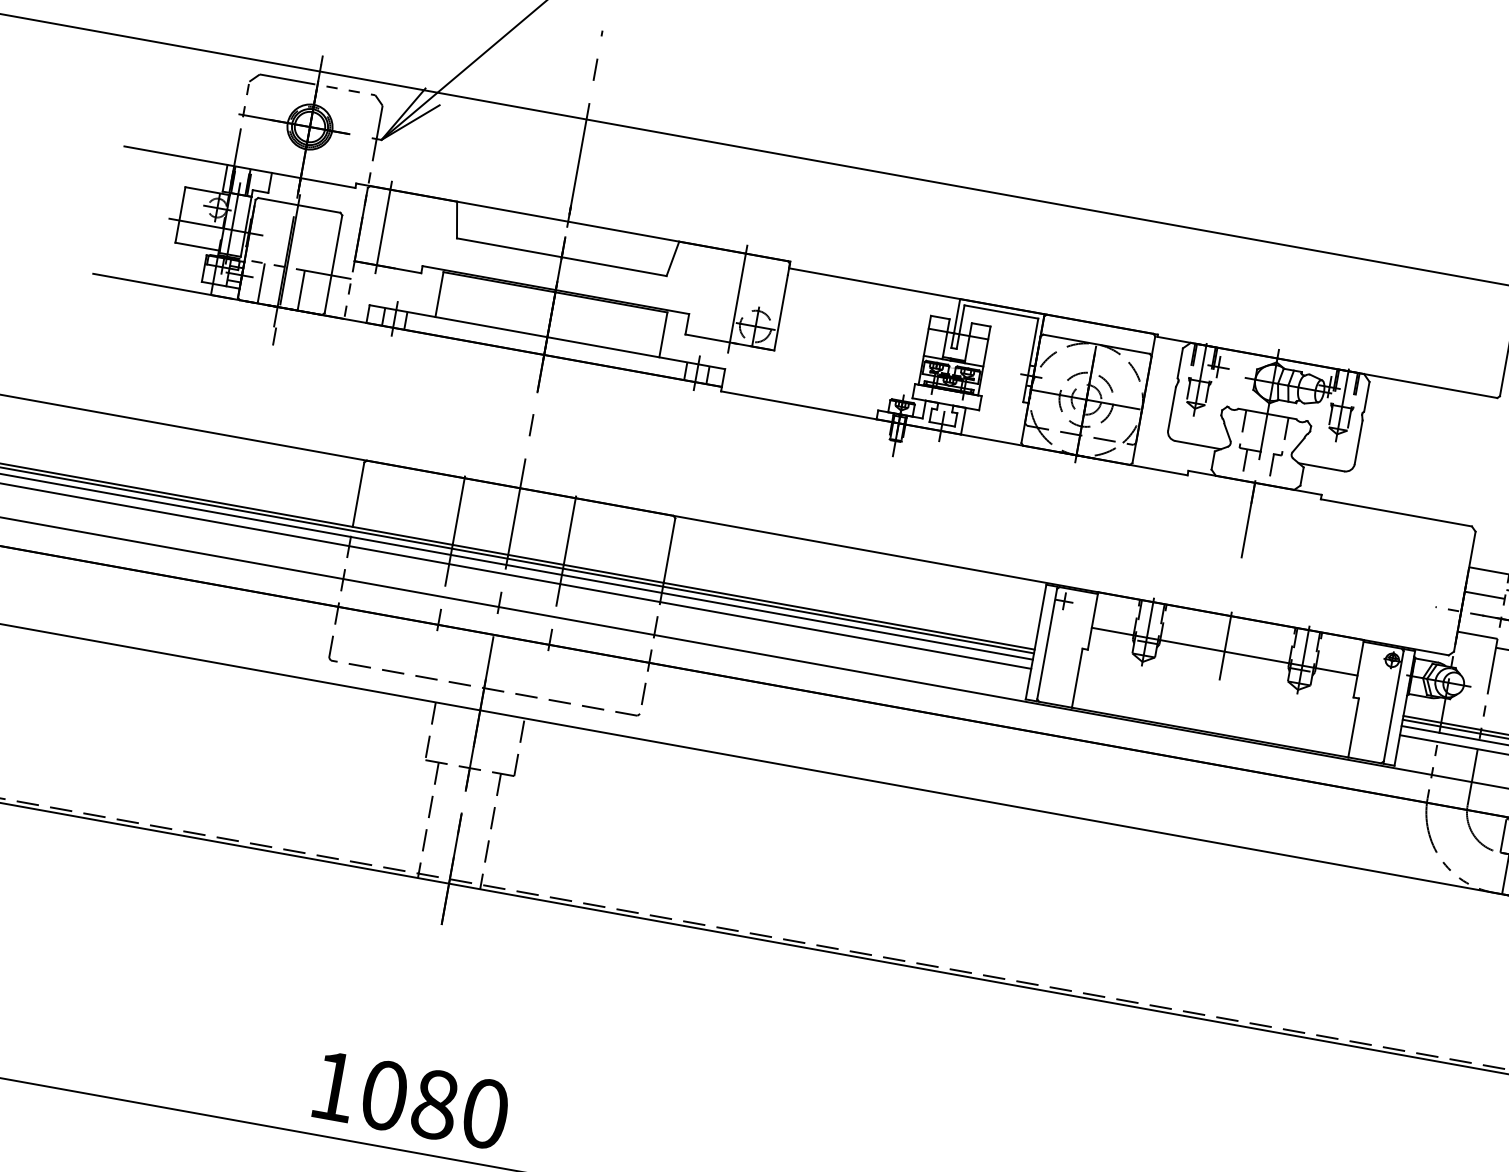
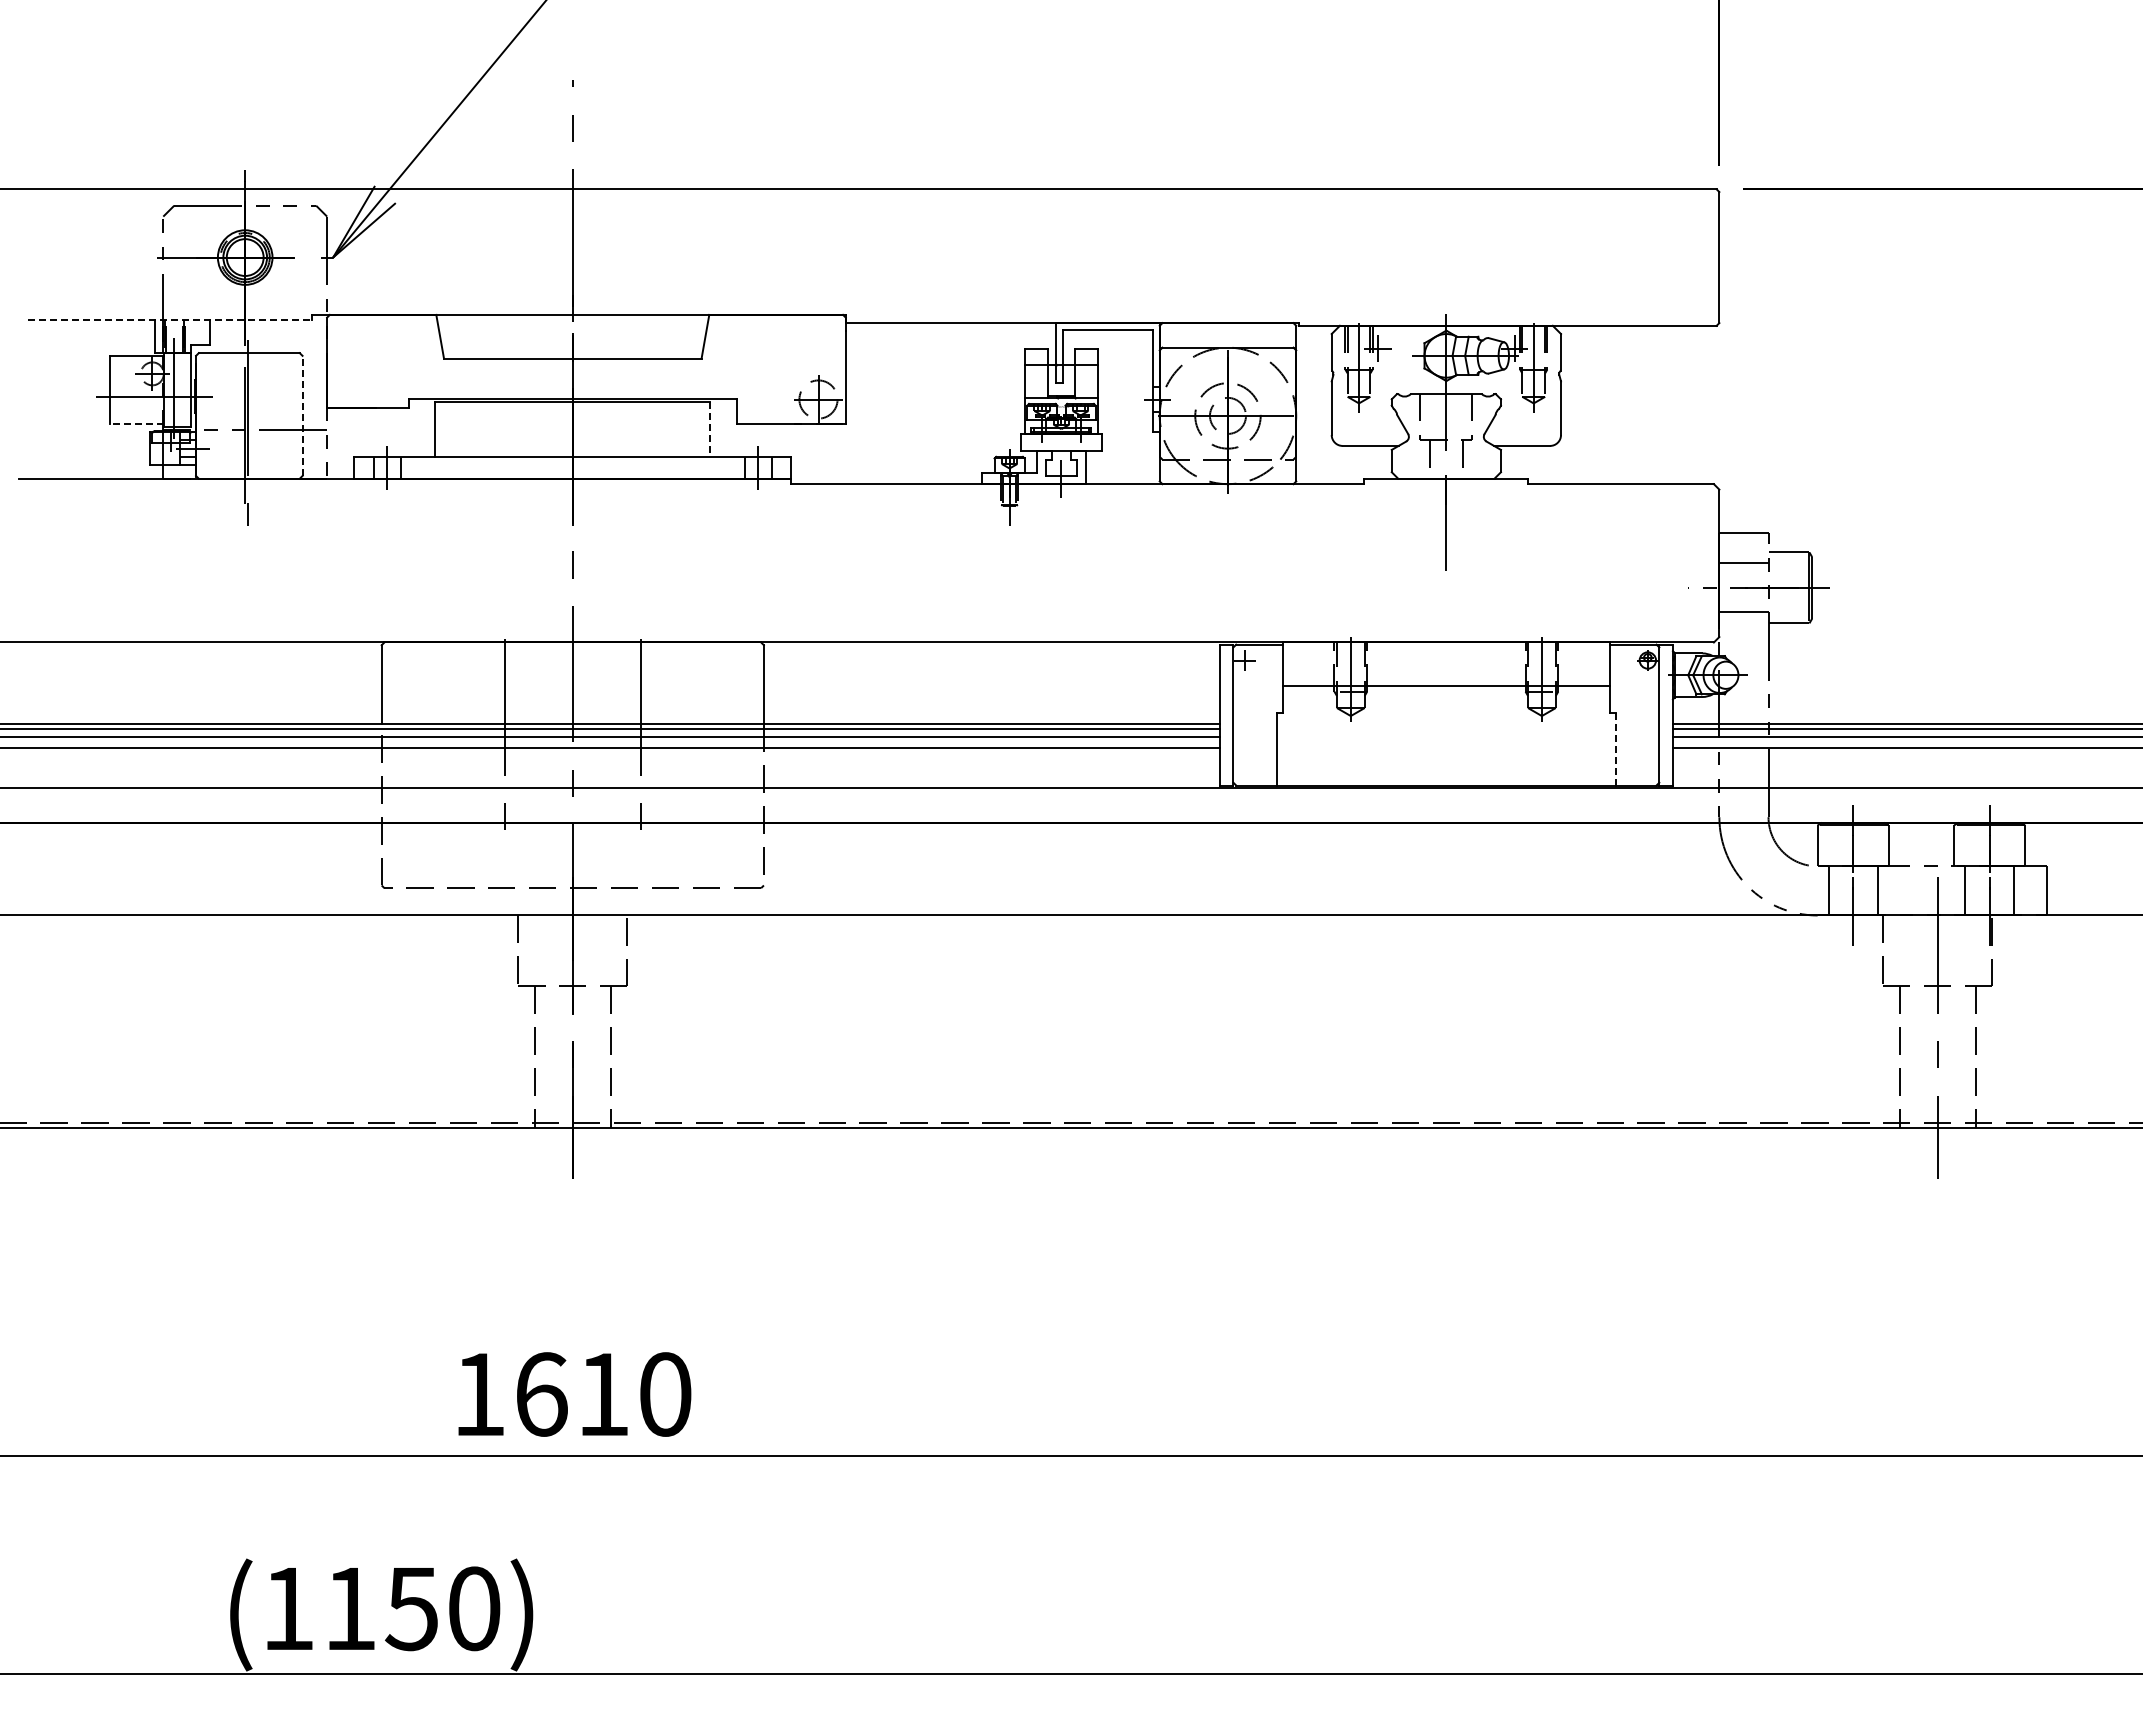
line: (239, 167) -> (170, 320), solid -> dashed
line: (383, 226) -> (354, 360), removed
line: (197, 246) -> (136, 424), solid -> dashed
line: (333, 263) -> (302, 415), solid -> dashed
line: (261, 282) -> (220, 453), removed
line: (301, 290) -> (269, 453), removed
line: (738, 298) -> (791, 370), removed
line: (663, 335) -> (710, 429), solid -> dashed
line: (1225, 646) -> (1446, 679), removed
line: (1353, 728) -> (1616, 749), solid -> dashed
text: (409, 1100) -> (572, 1394), 1080 -> 1610

